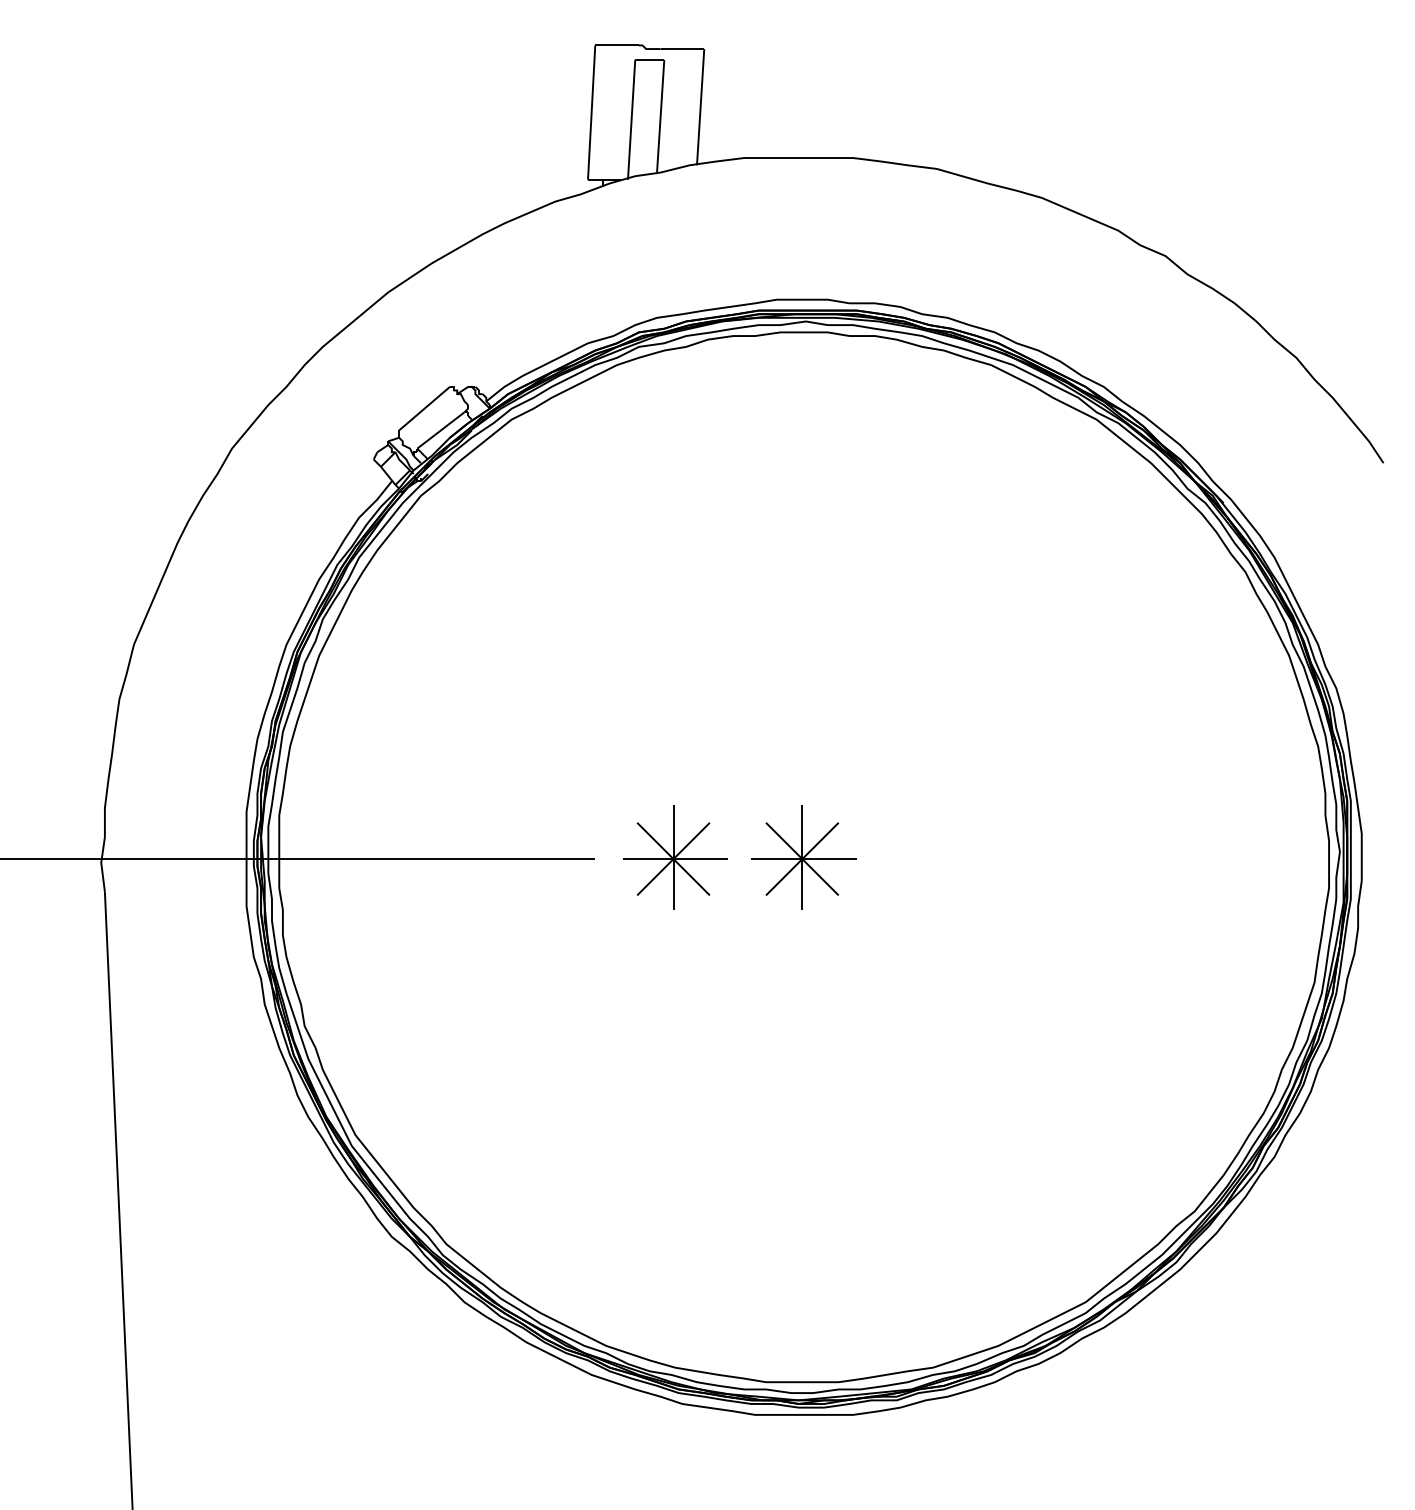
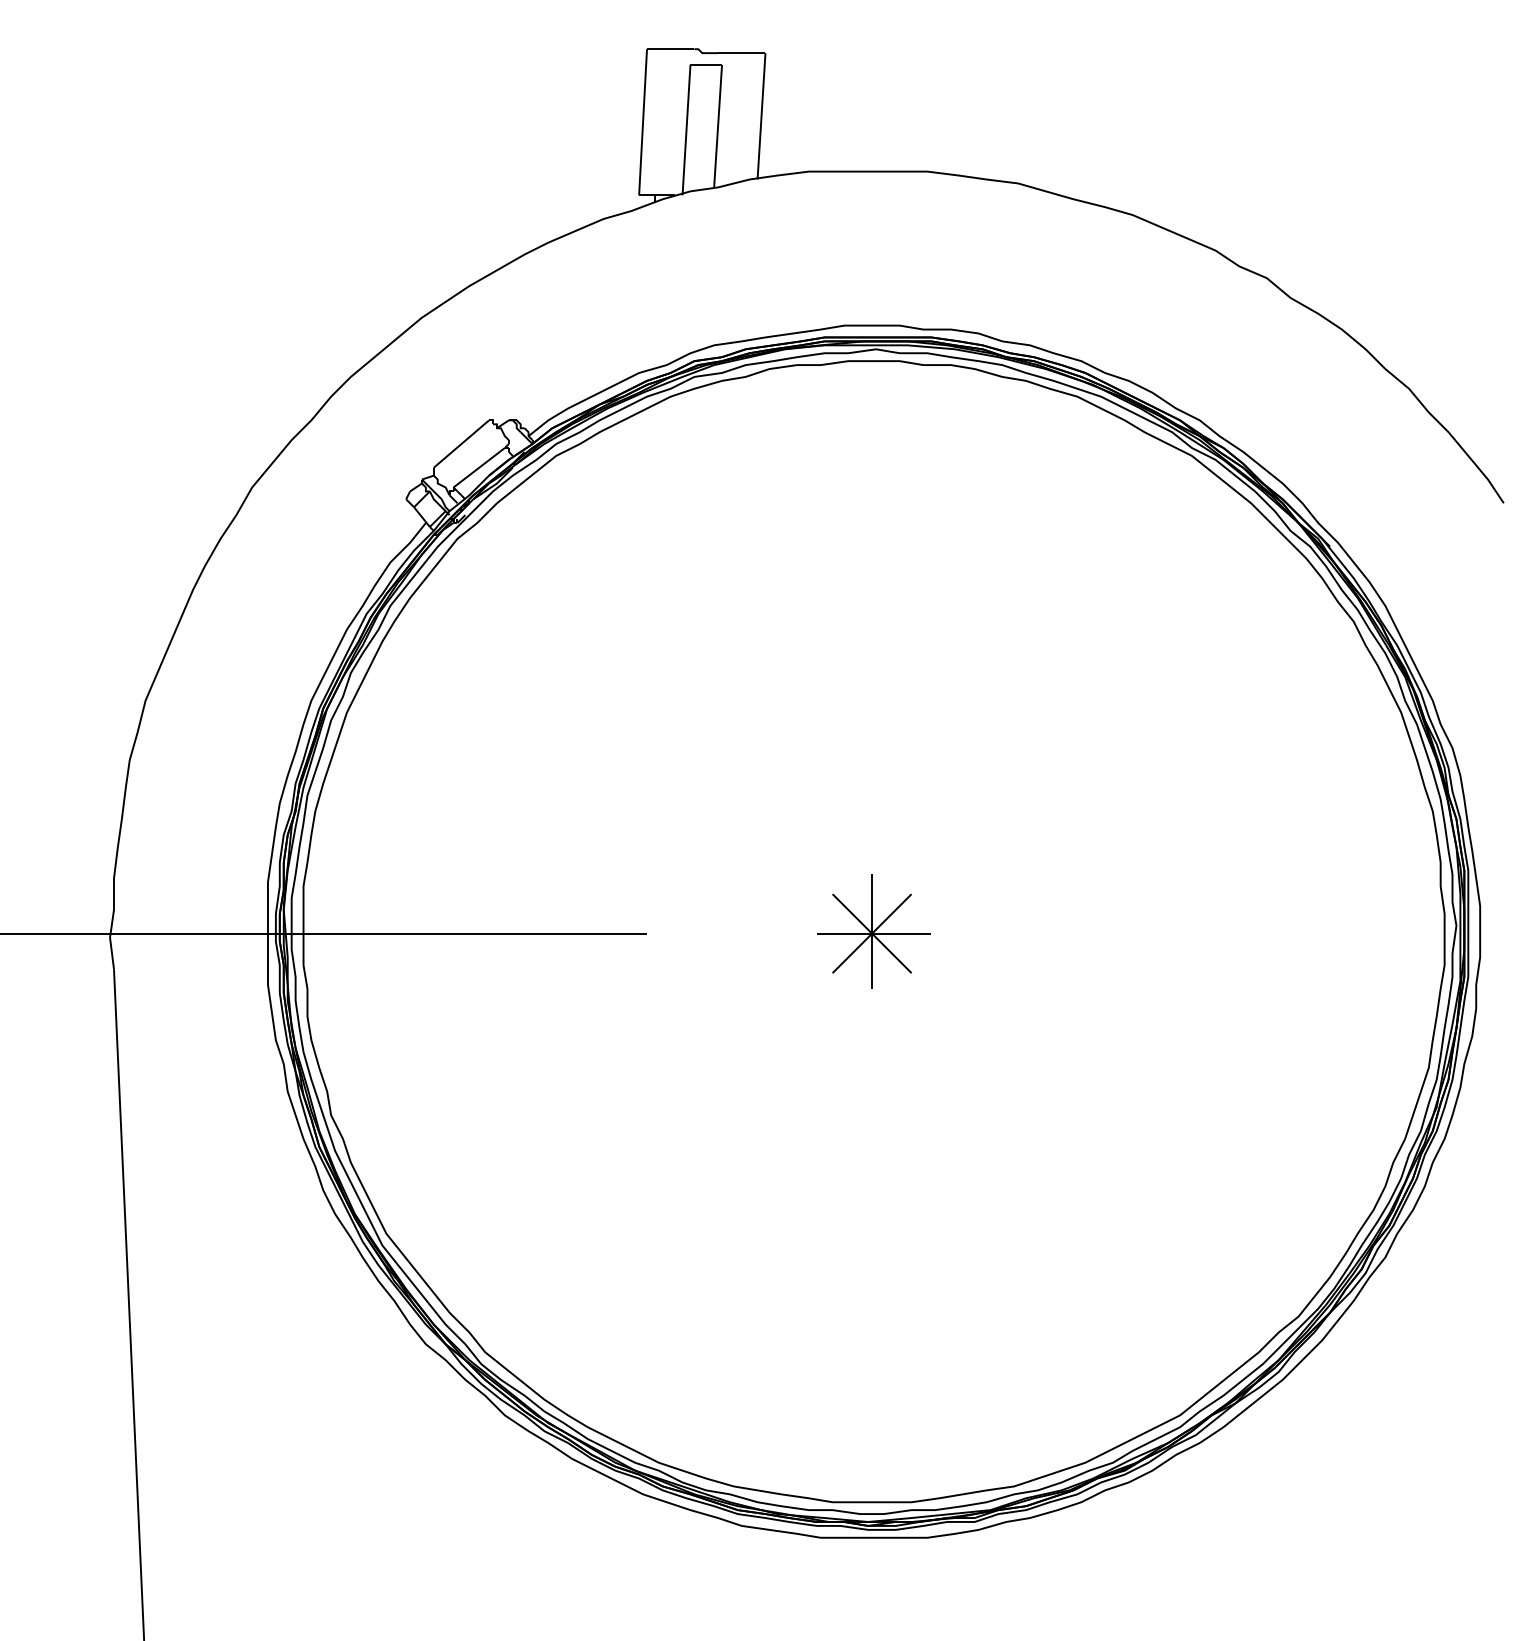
part: (674, 857) -> (733, 931), removed

